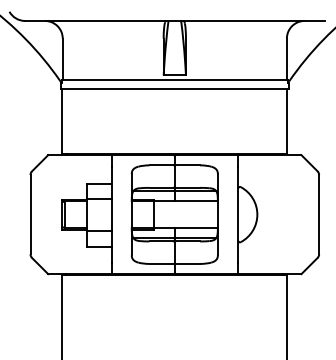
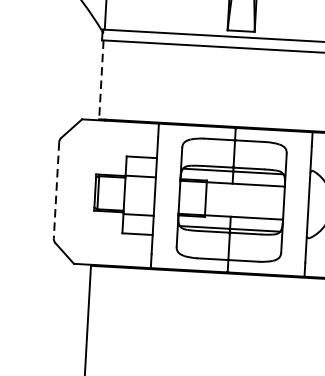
line: (62, 122) -> (101, 80), solid -> dashed
line: (30, 214) -> (56, 190), solid -> dashed

